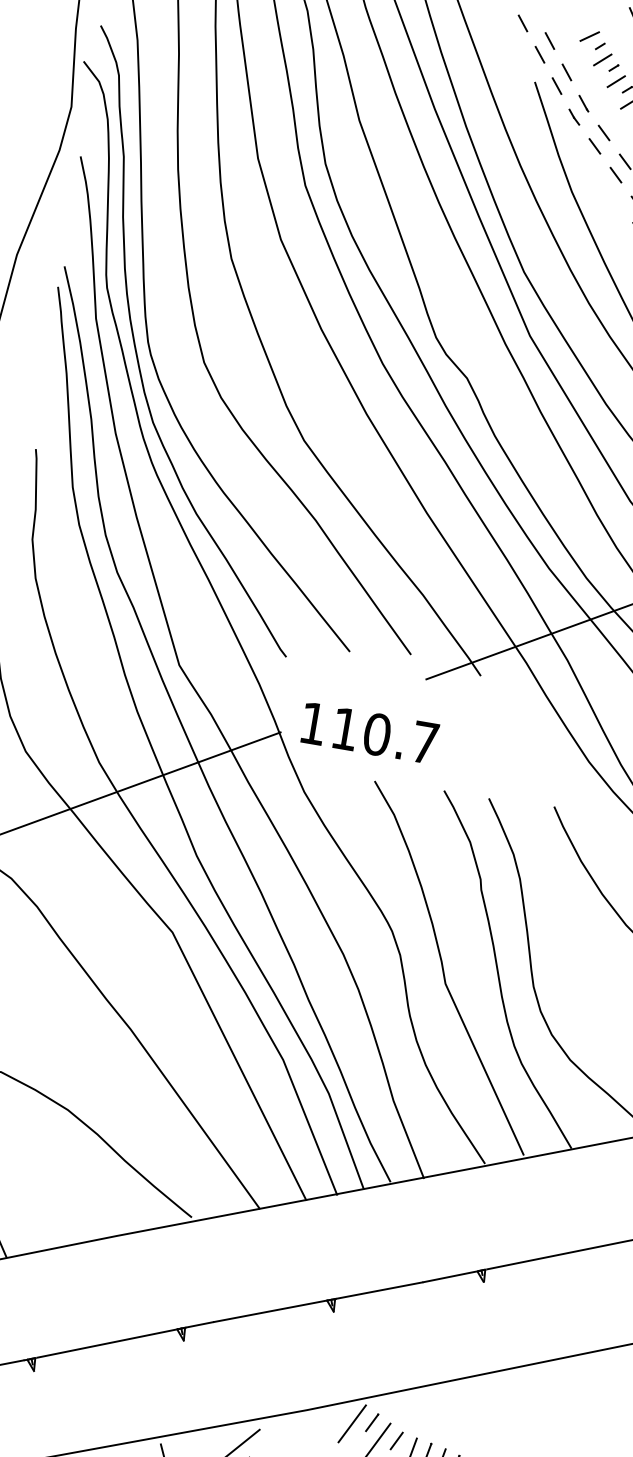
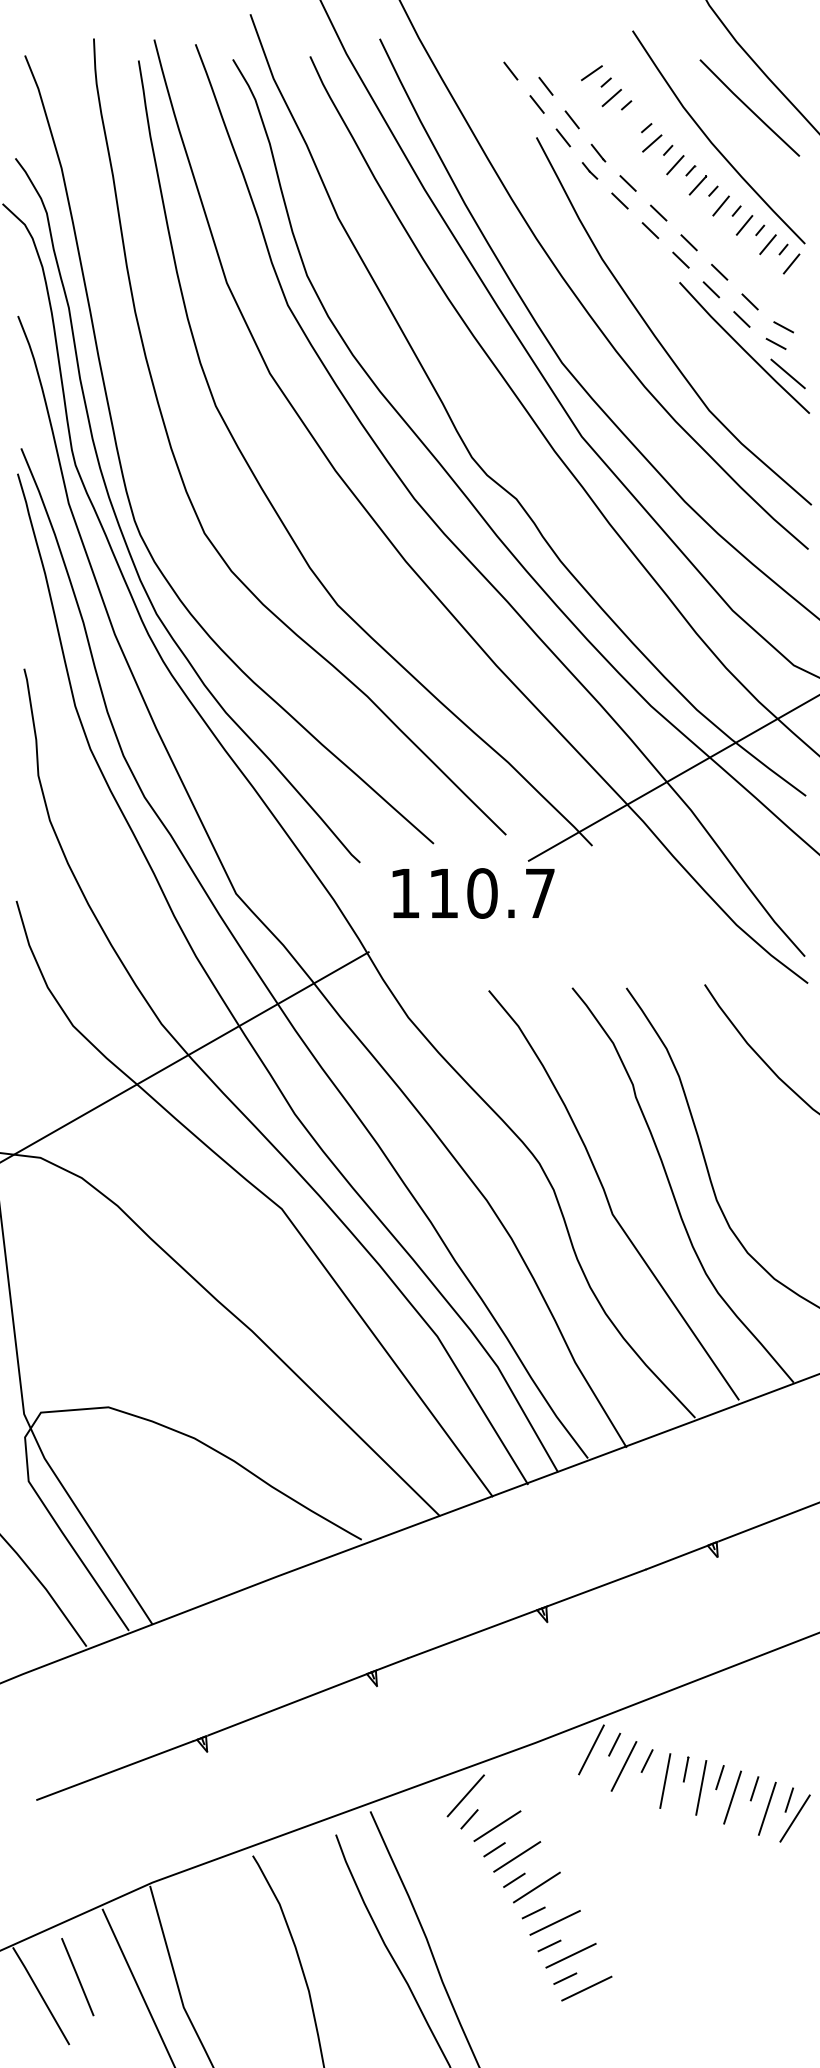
line: (616, 81) -> (632, 120), removed
text: (369, 733) -> (473, 893), moved

